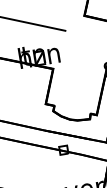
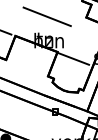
line: (76, 74) -> (73, 58), added

